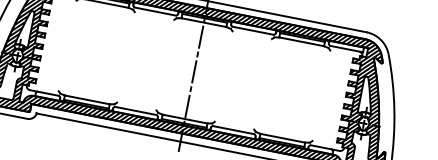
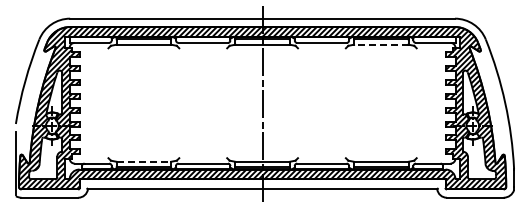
line: (301, 41) -> (380, 44), solid -> dashed
line: (87, 99) -> (144, 161), solid -> dashed

